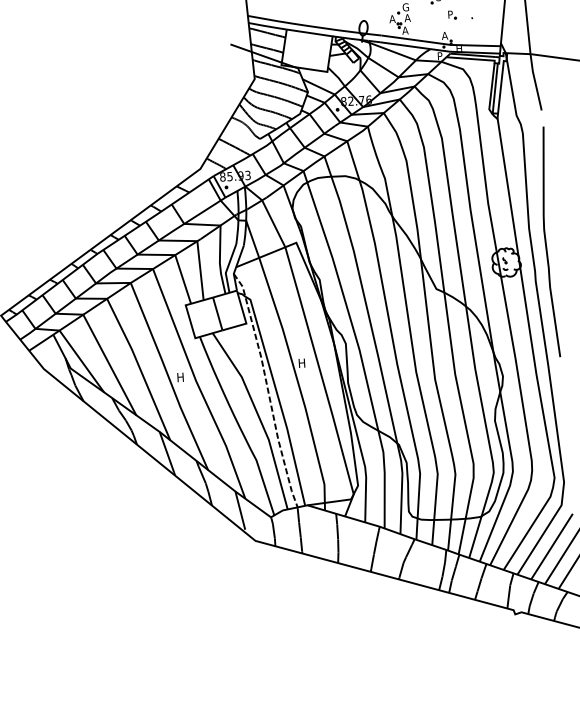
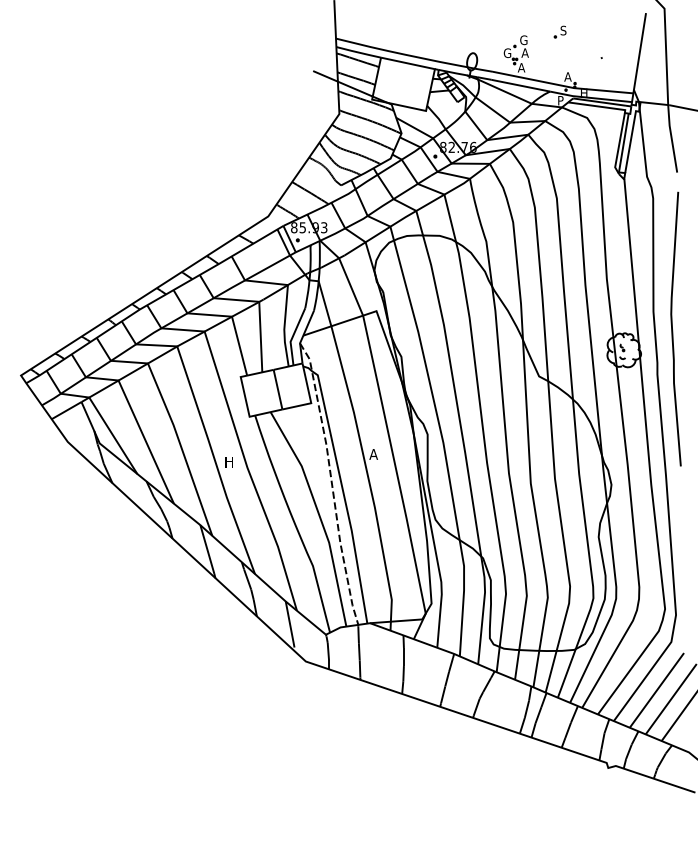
part: (452, 14) -> (578, 52), removed
text: (392, 19) -> (507, 53), A -> G
text: (301, 363) -> (373, 454), H -> A

